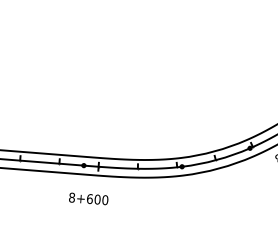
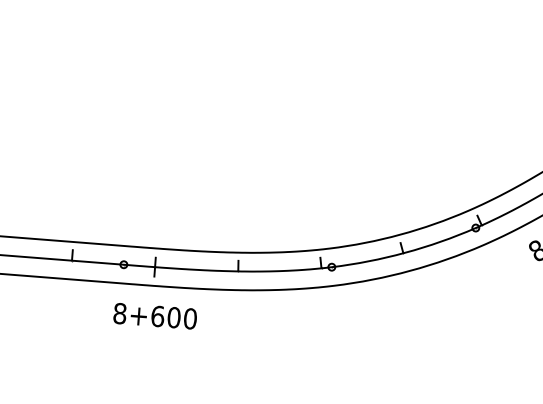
text: (88, 198) -> (154, 315), moved

